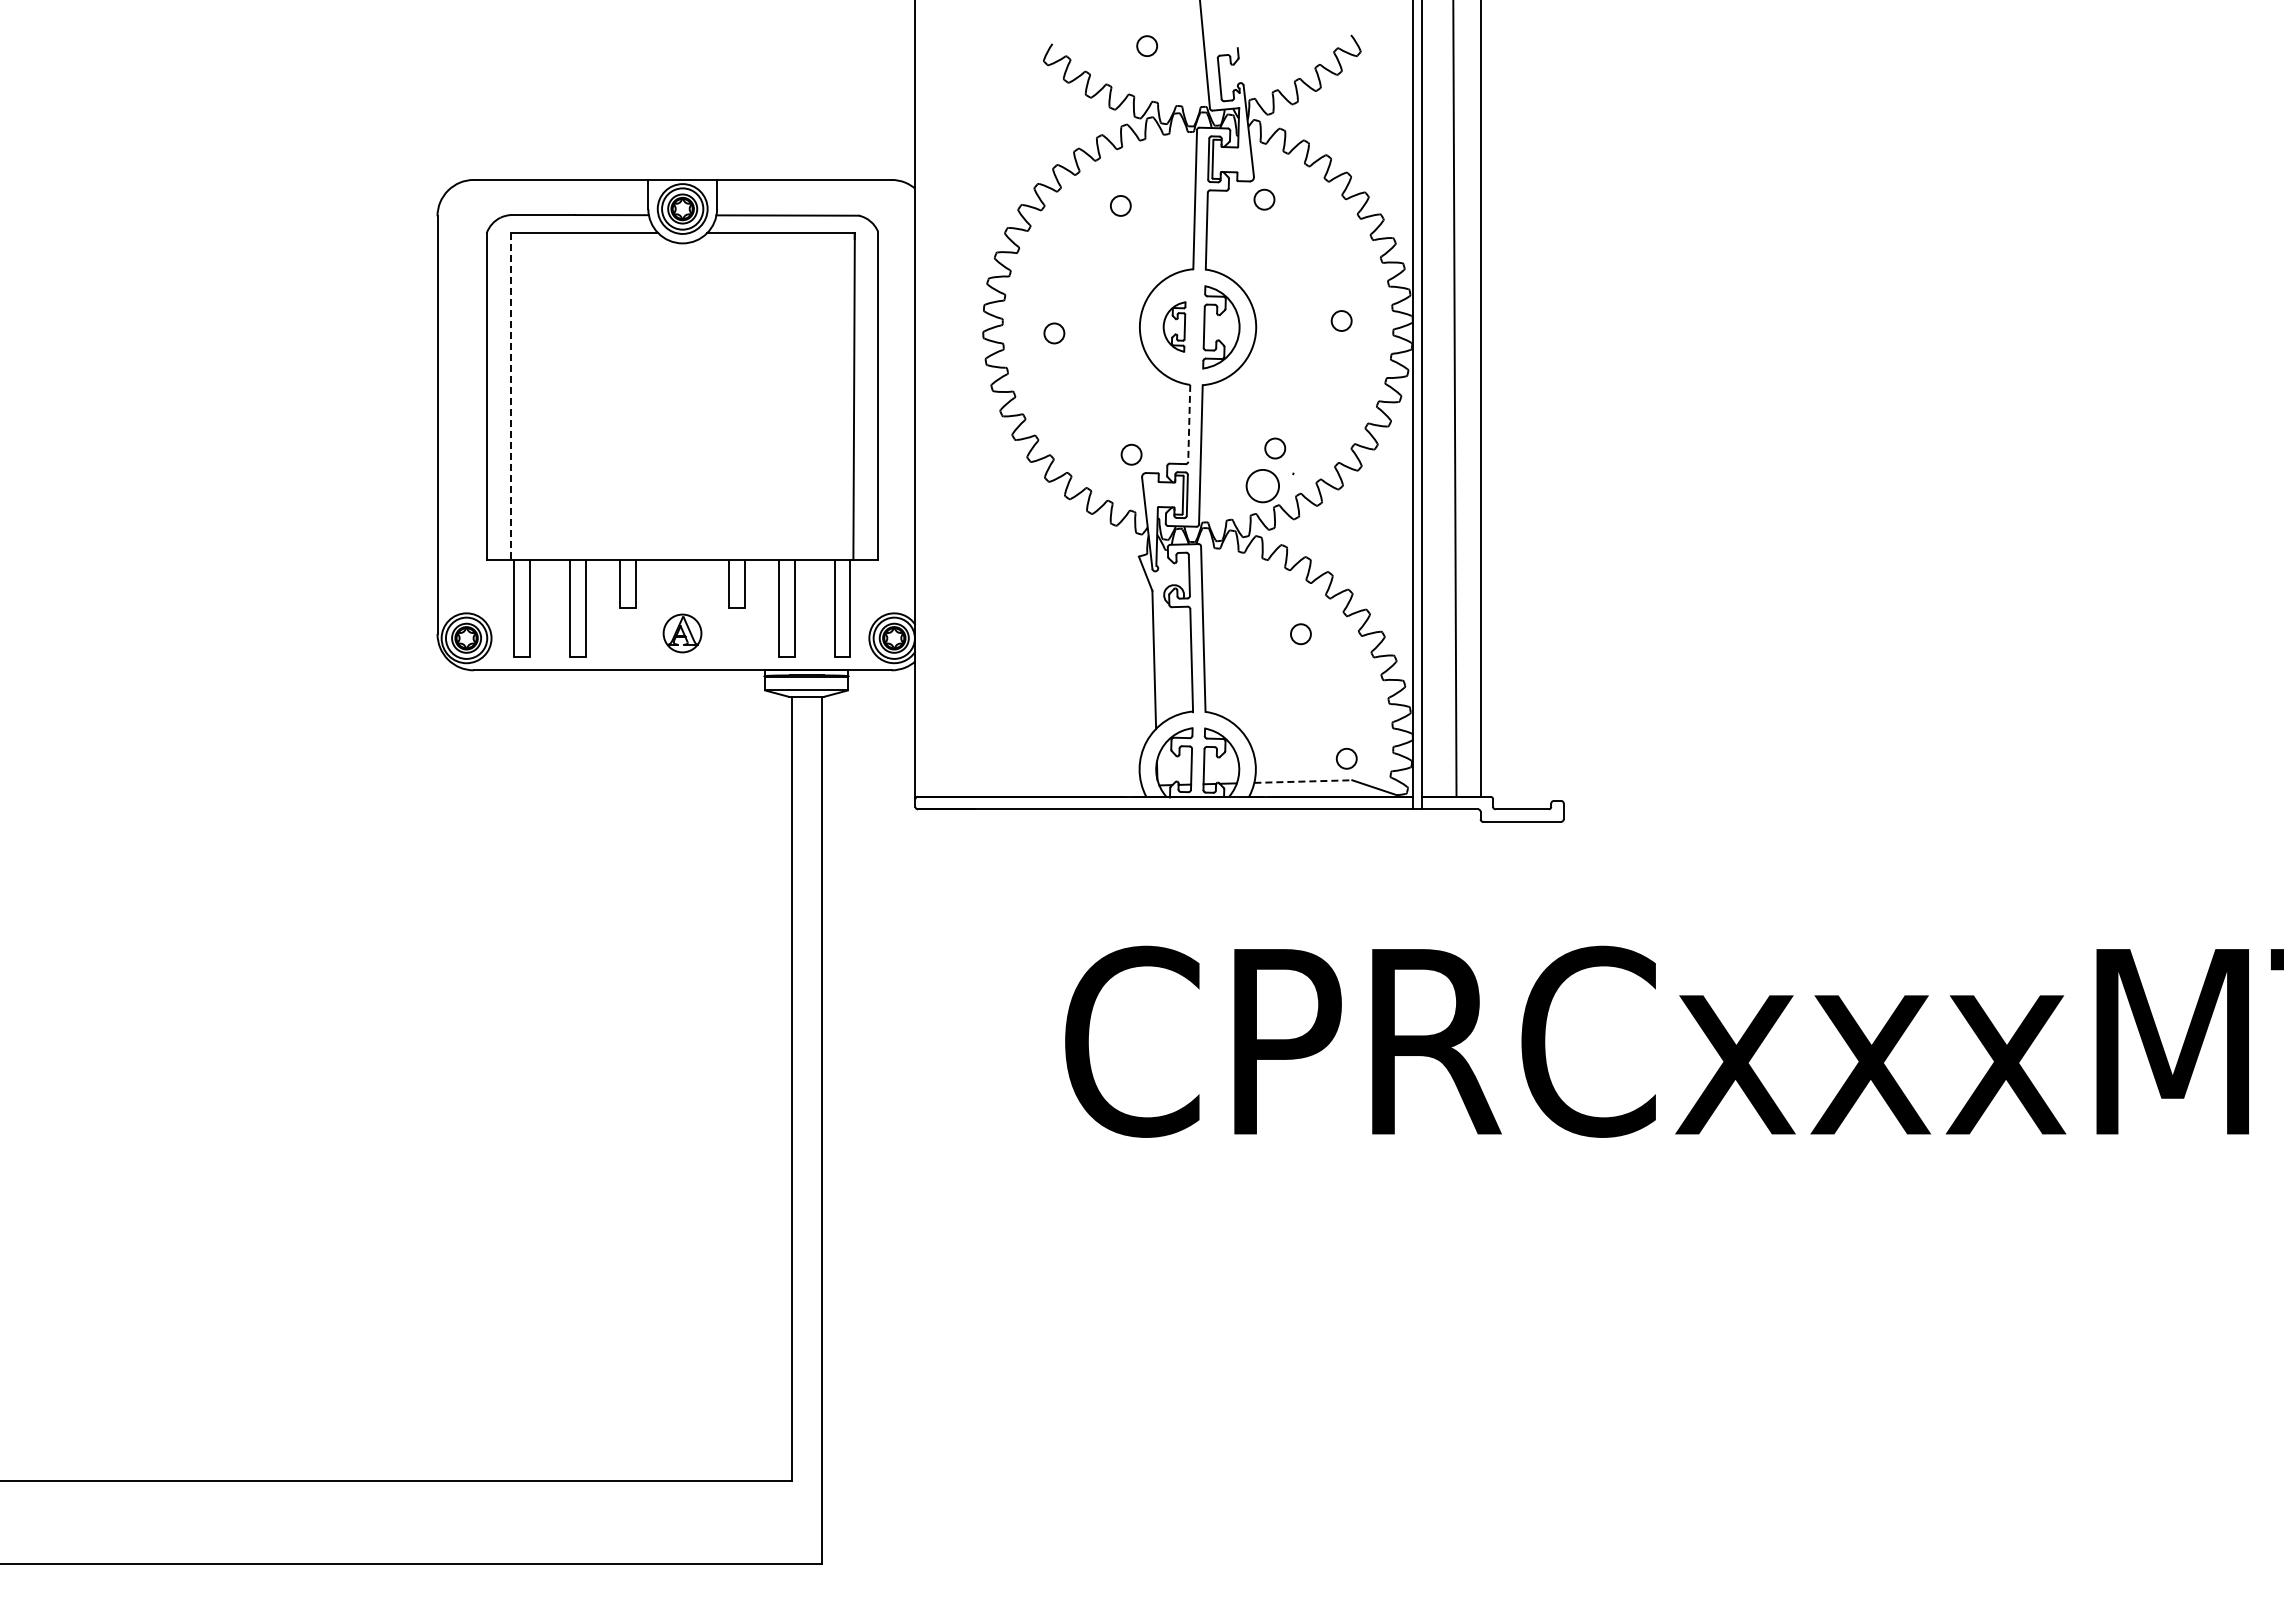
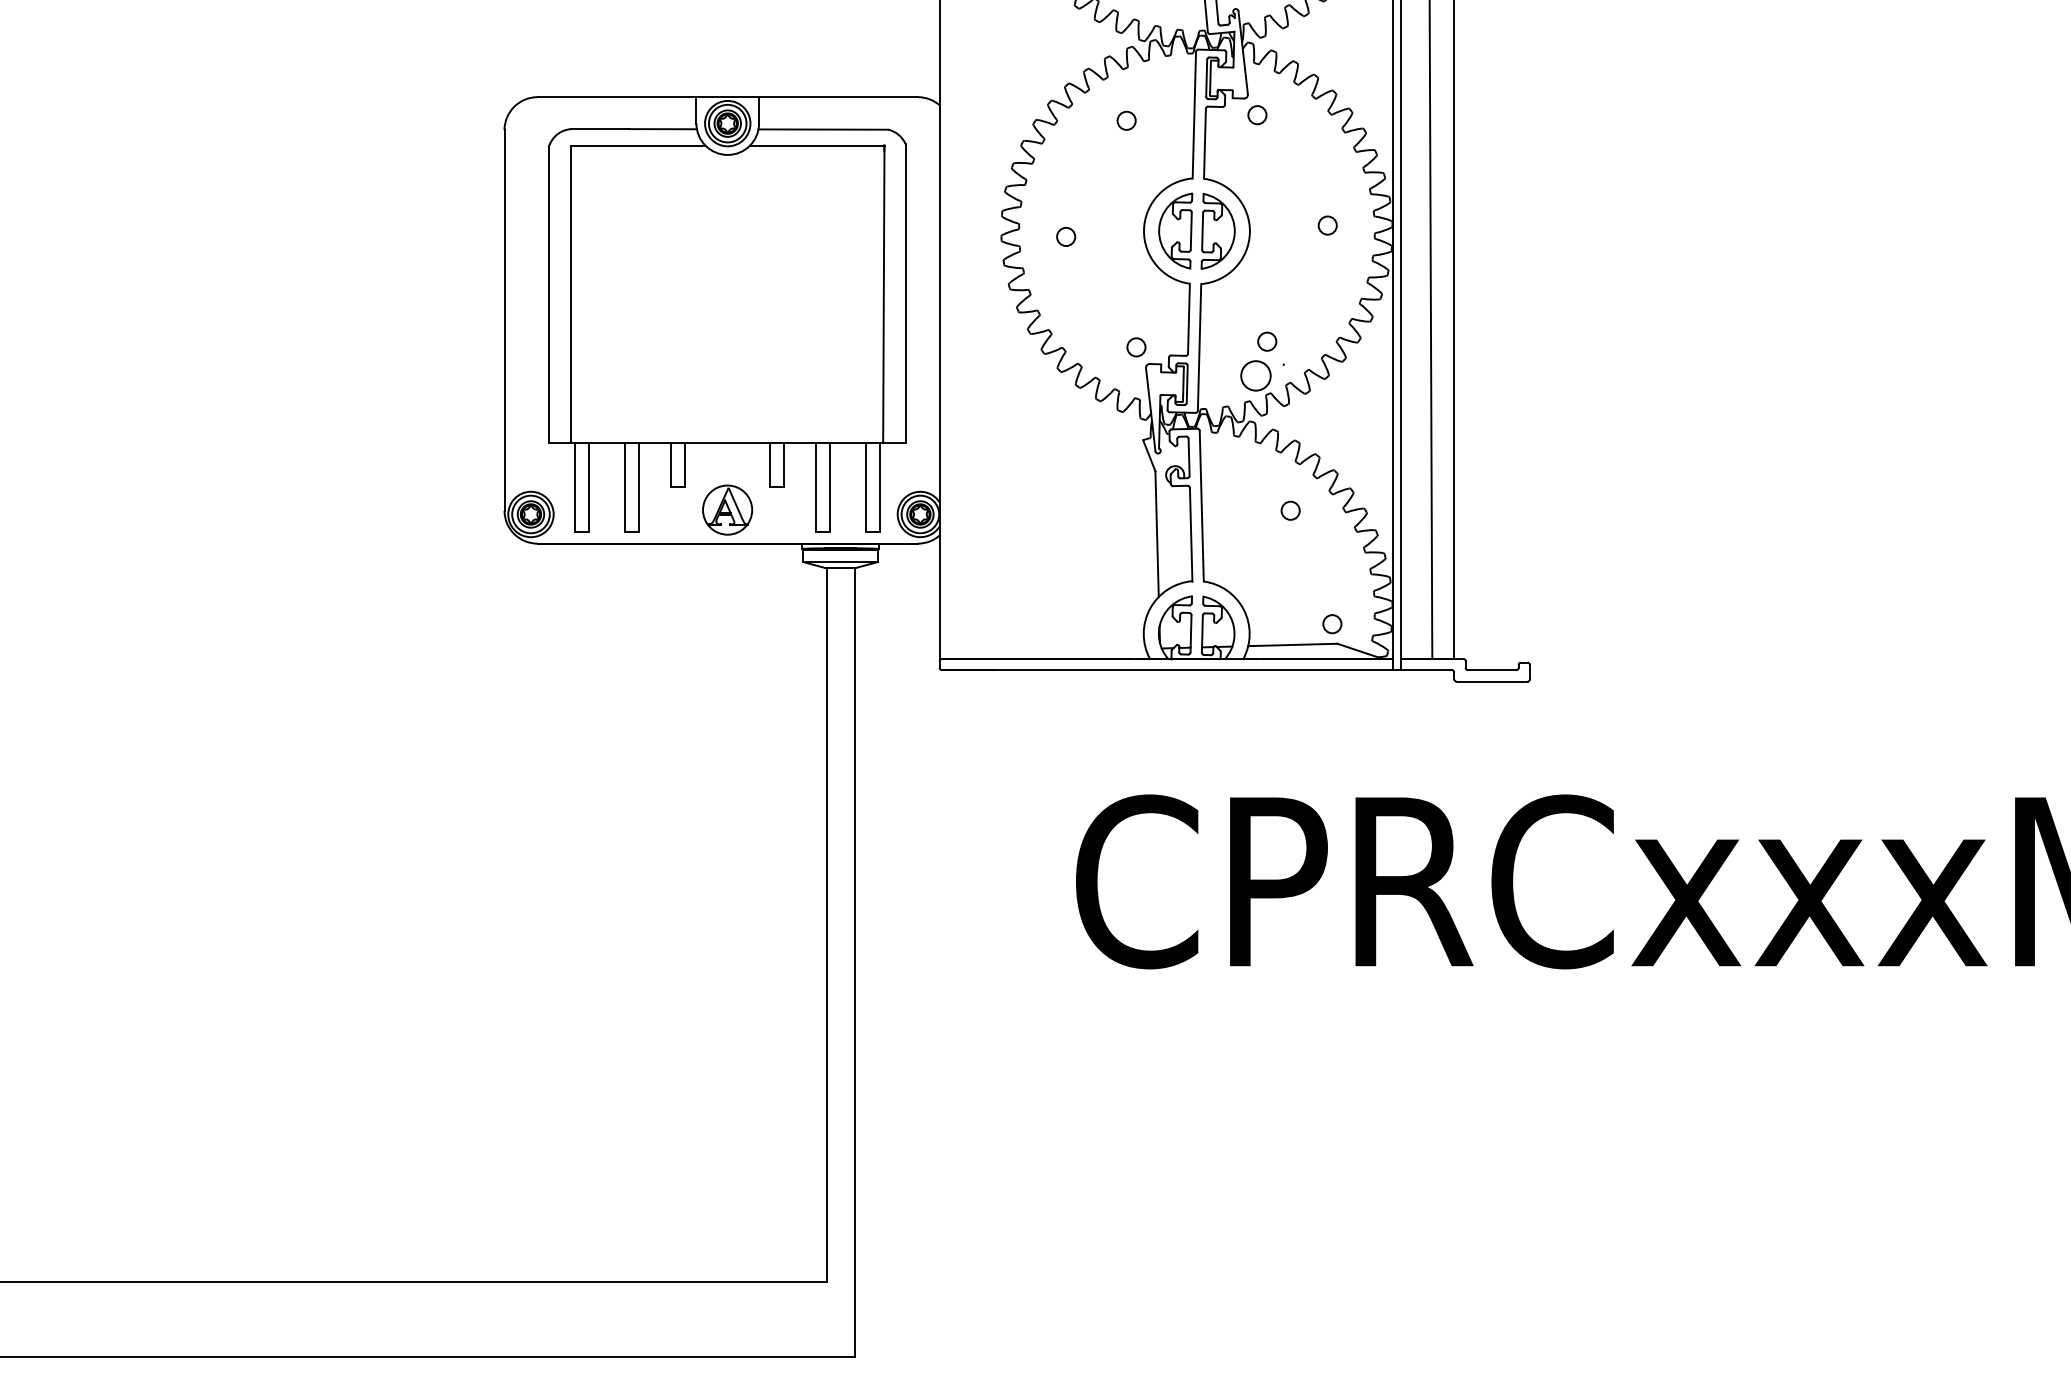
part: (1174, 326) -> (1175, 230), size x1.67
line: (510, 397) -> (570, 295), dashed -> solid
line: (1189, 423) -> (1189, 318), dashed -> solid
part: (682, 633) -> (727, 510), size x1.43
line: (1303, 781) -> (1292, 644), dashed -> solid

